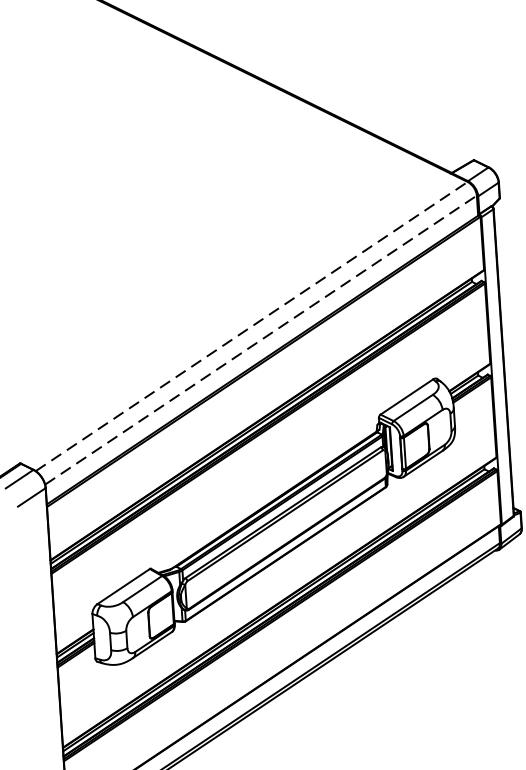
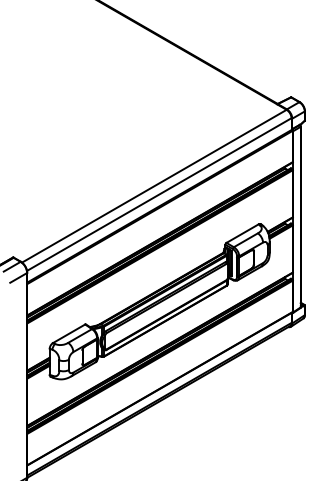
line: (251, 326) -> (154, 186), dashed -> solid
line: (261, 339) -> (159, 194), dashed -> solid

